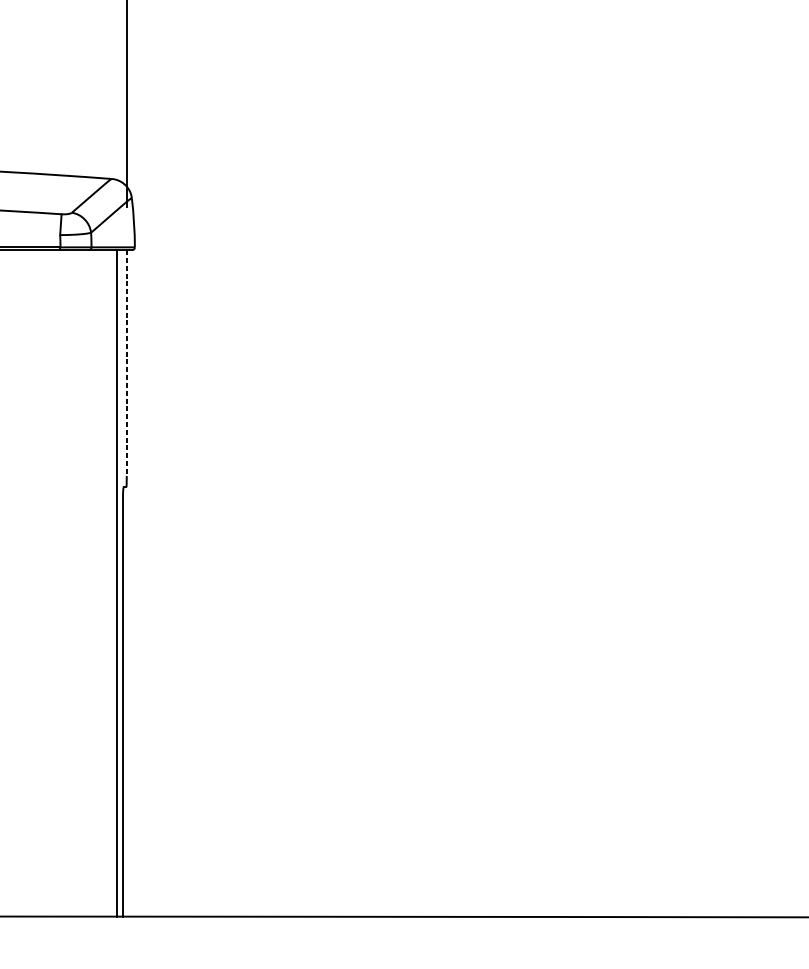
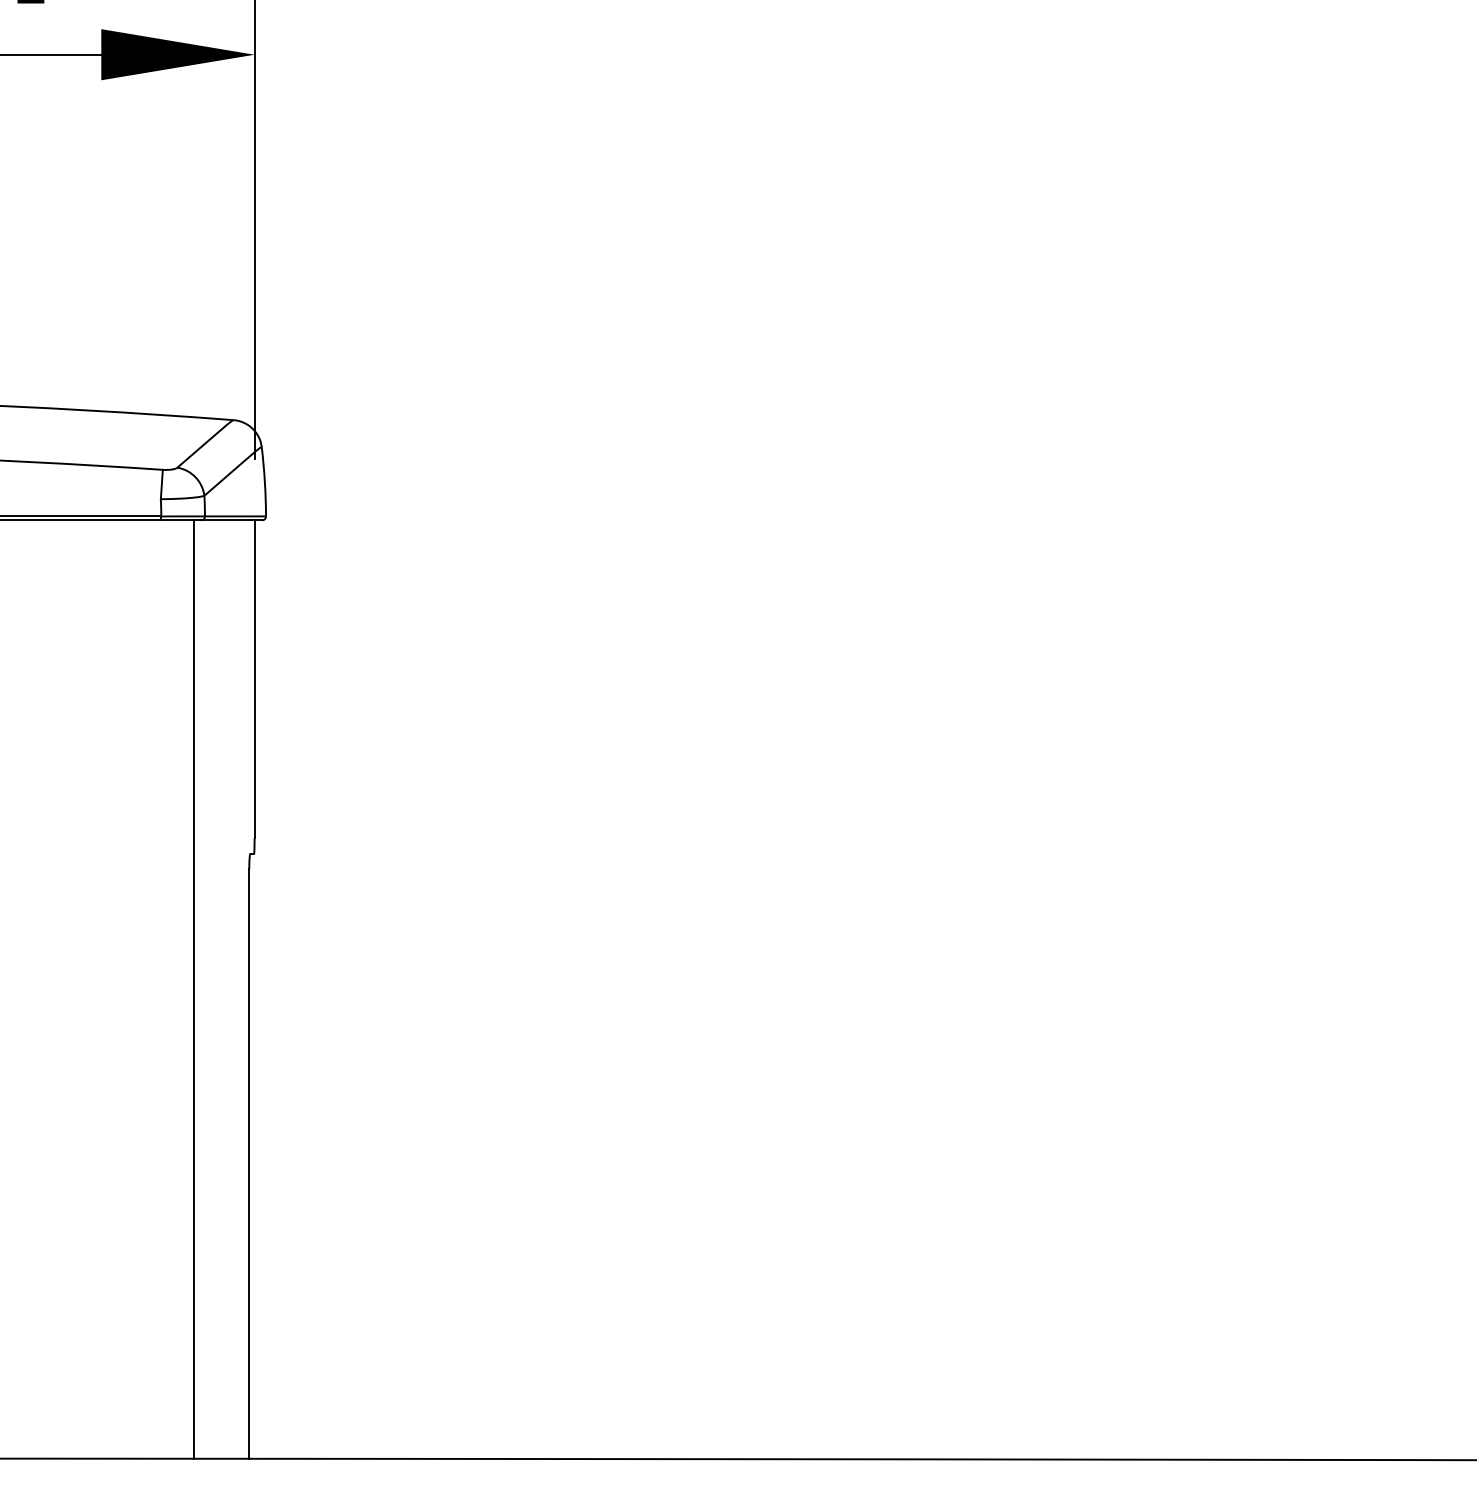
line: (126, 363) -> (254, 679), dashed -> solid
line: (116, 583) -> (194, 989), moved

